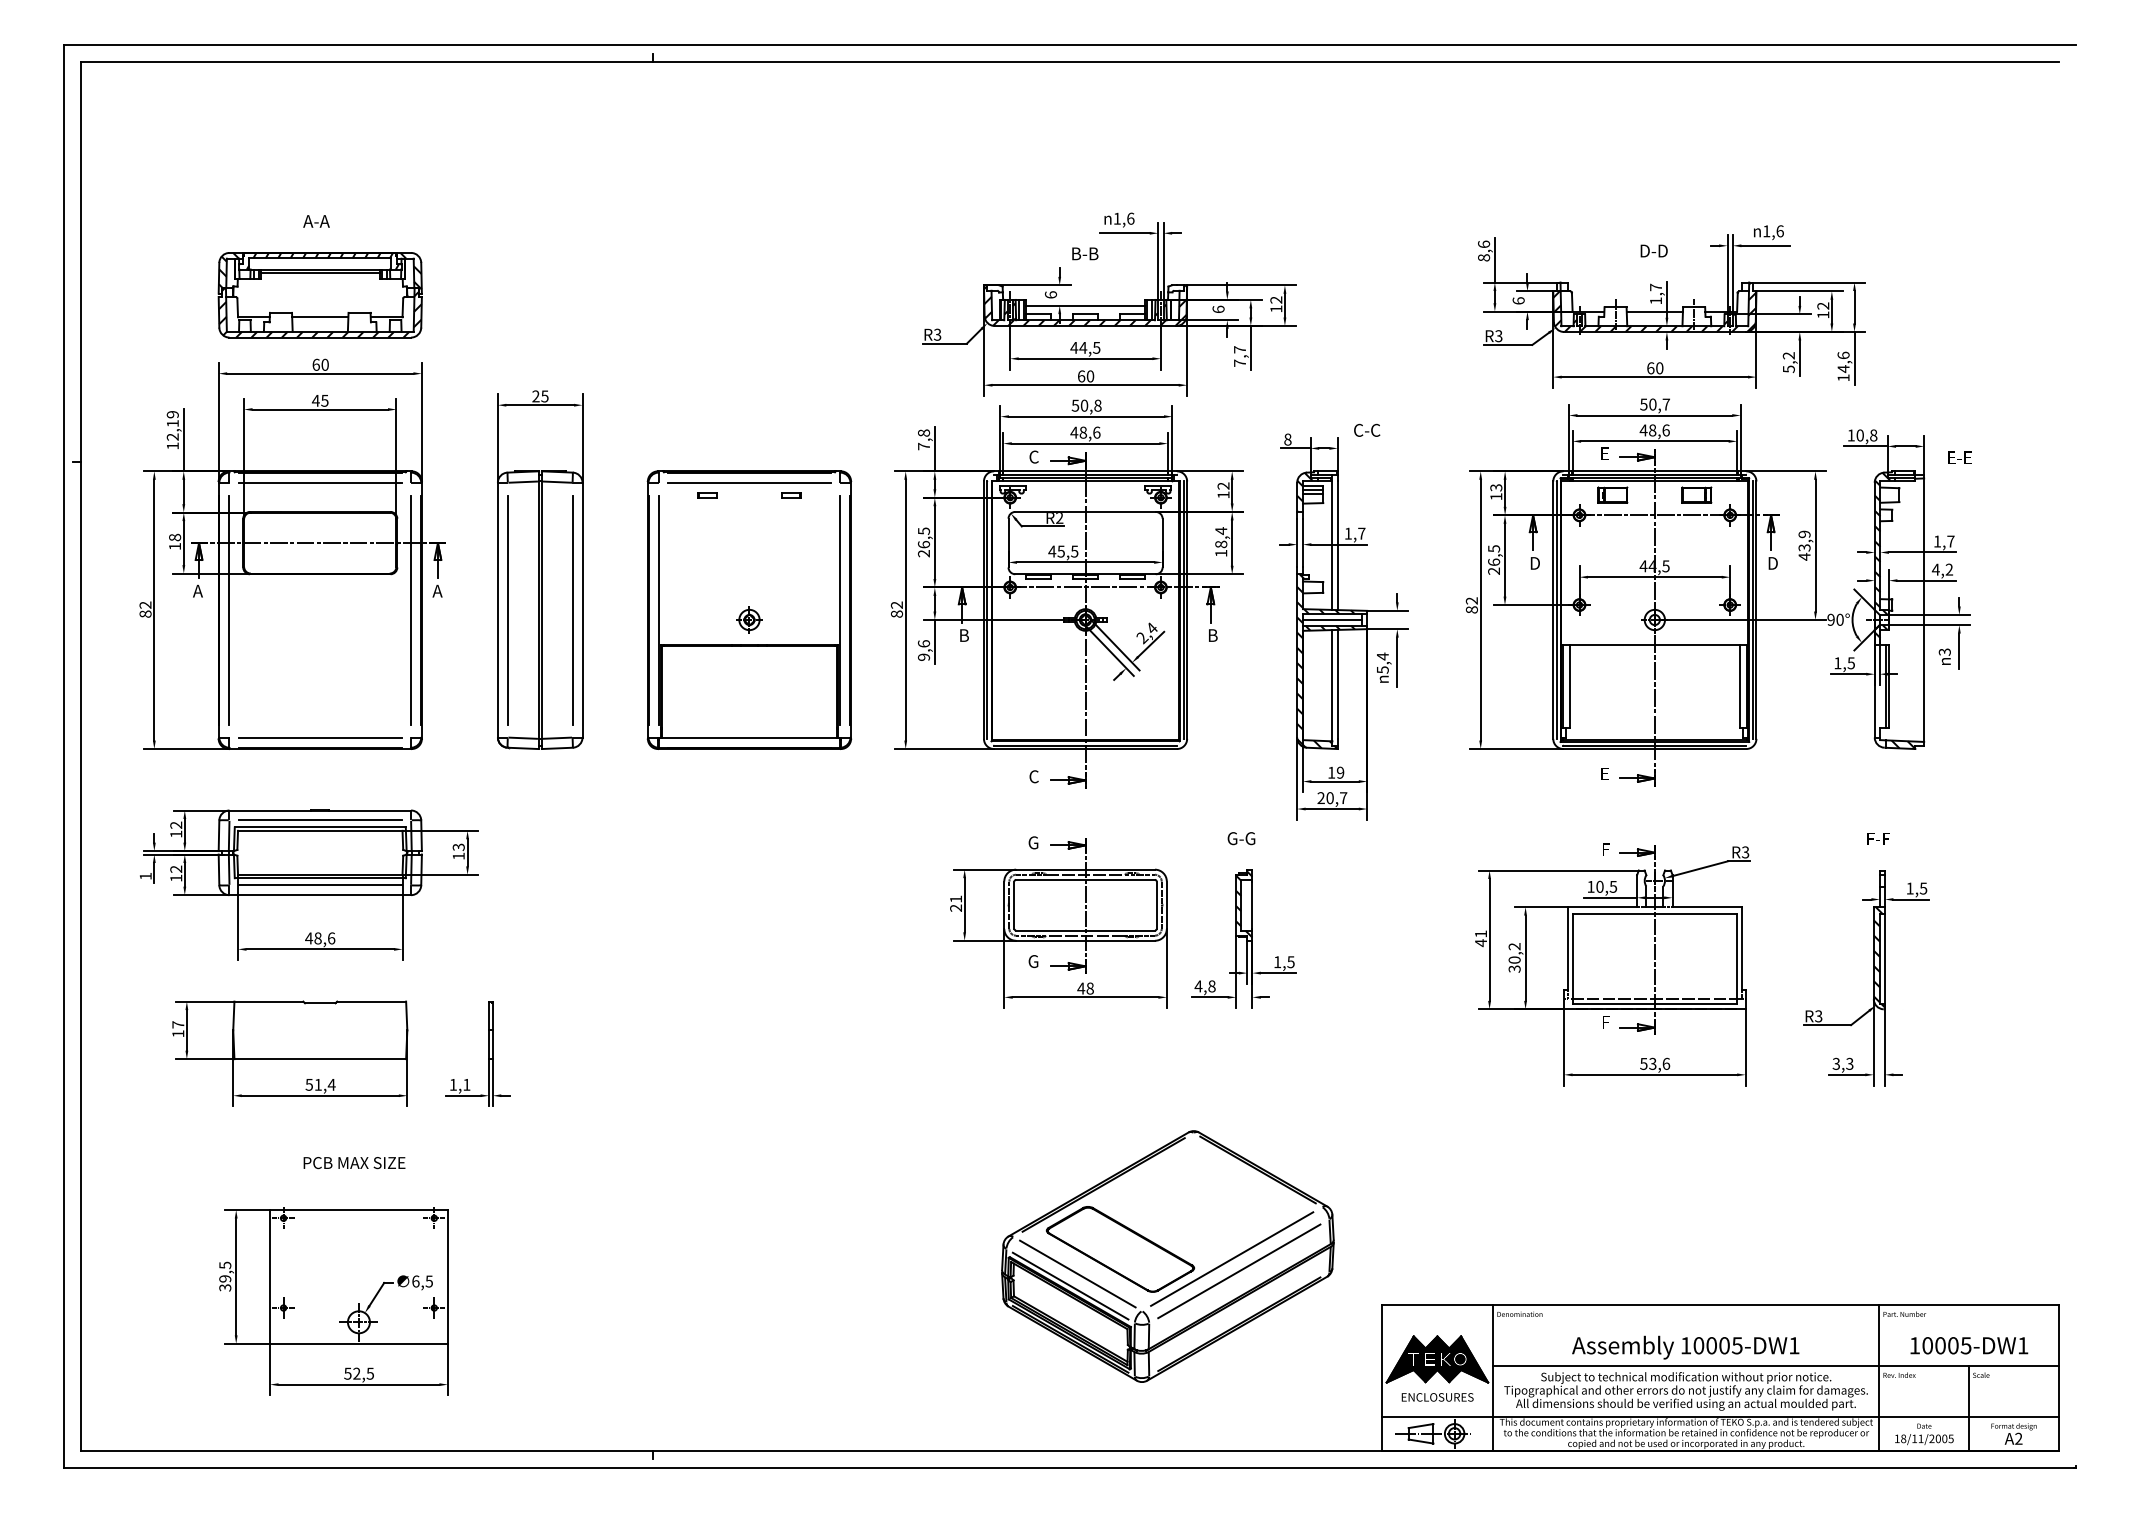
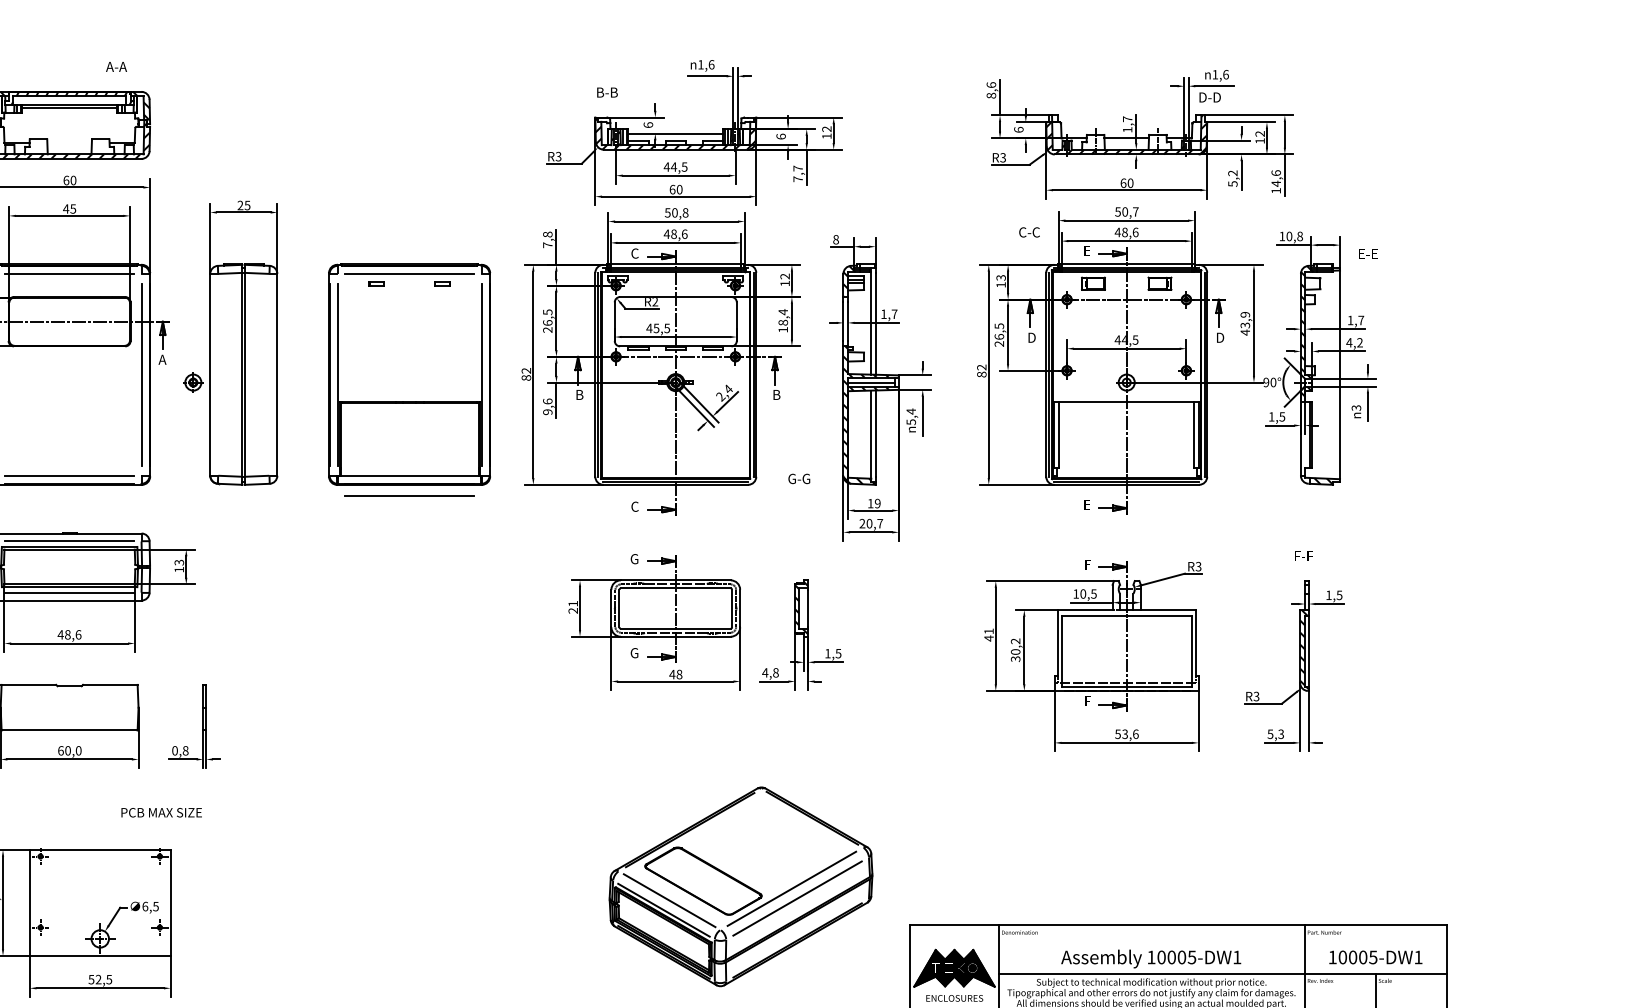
text: (316, 221) -> (116, 66), moved
text: (1653, 250) -> (1209, 97), moved
text: (1085, 253) -> (607, 92), moved
line: (320, 317) -> (69, 143), removed
text: (1367, 429) -> (1029, 231), moved
line: (507, 609) -> (217, 374), removed
line: (572, 609) -> (269, 374), removed
part: (749, 619) -> (193, 382), moved
line: (749, 762) -> (409, 495), added
text: (1241, 838) -> (799, 478), moved
text: (1836, 1063) -> (1270, 733), 3,3 -> 5,3
text: (320, 1084) -> (69, 750), 51,4 -> 60,0
text: (459, 1084) -> (179, 750), 1,1 -> 0,8
text: (354, 1163) -> (161, 813), moved

